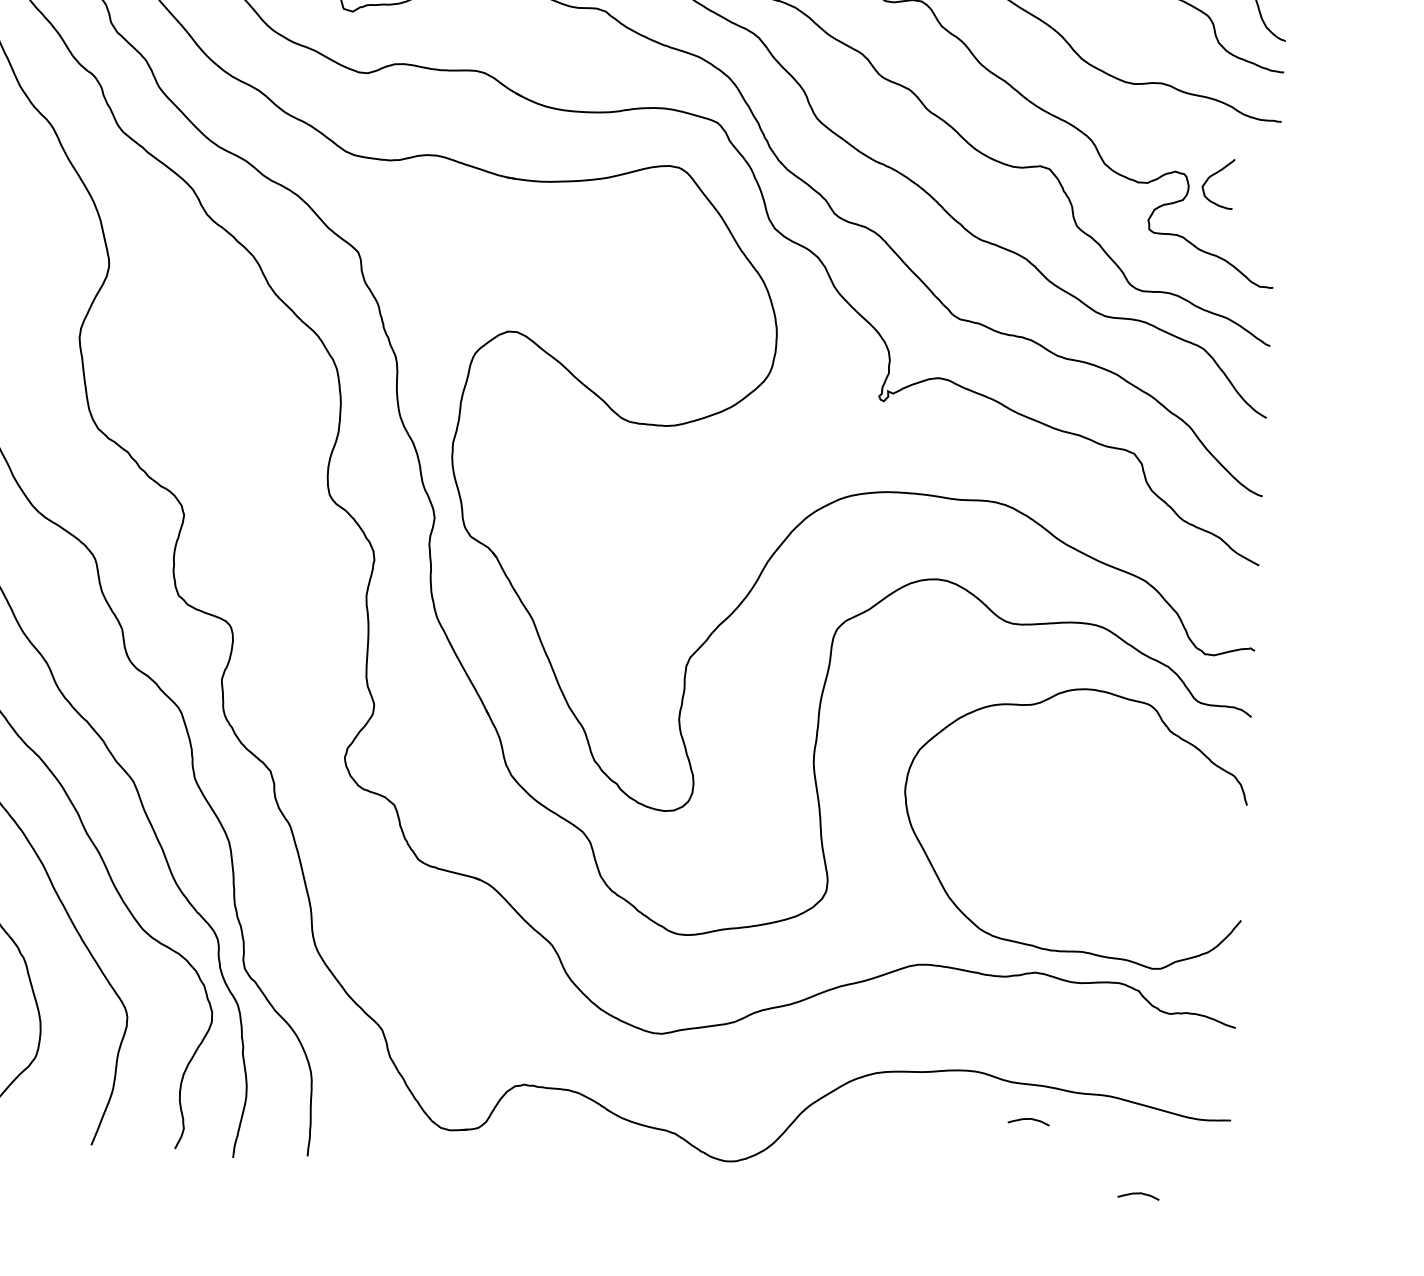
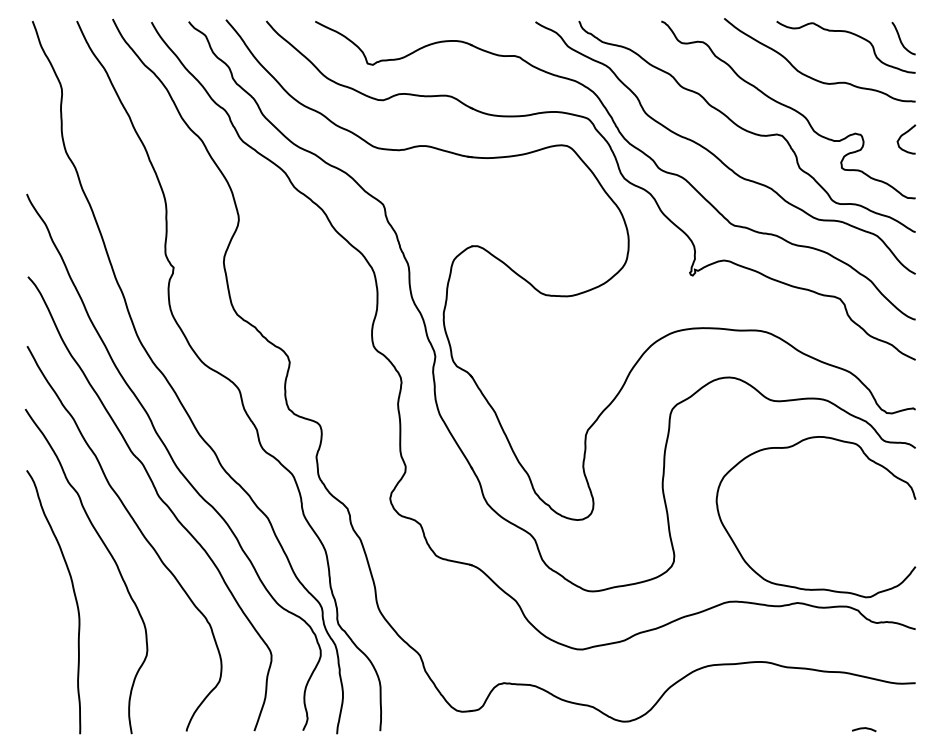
curve: (1213, 176) -> (903, 135), moved
curve: (1029, 1119) -> (798, 688), removed

